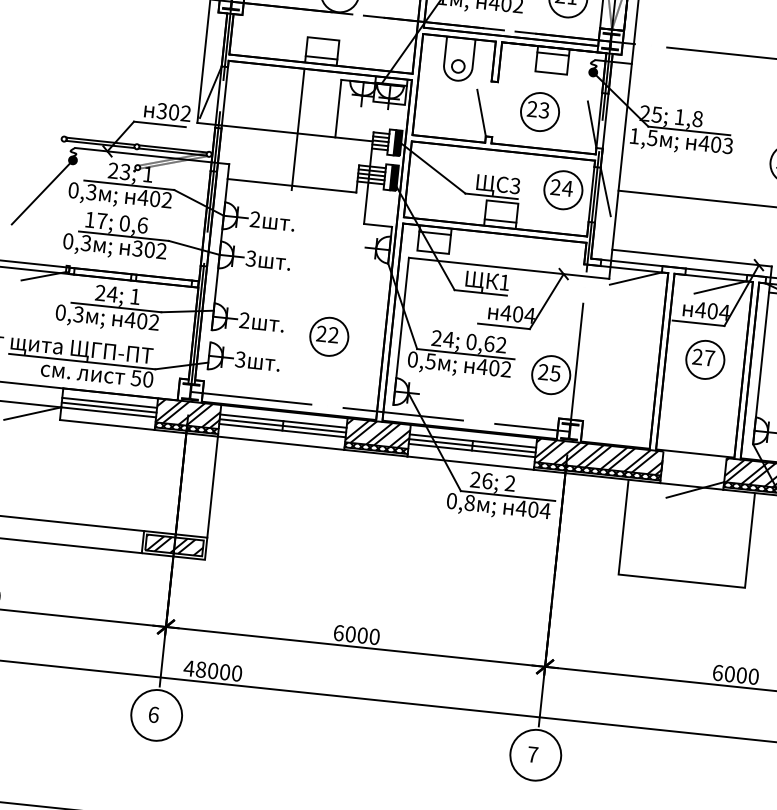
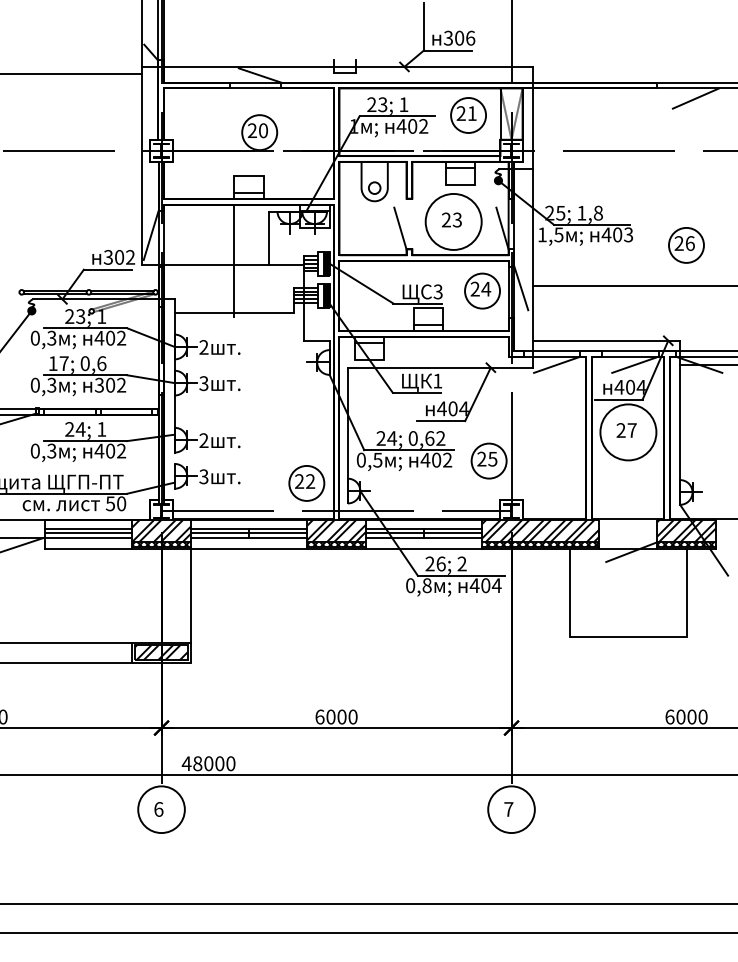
circle: (539, 111) -> (453, 221), size x1.6
part: (328, 336) -> (306, 483), moved
circle: (704, 358) -> (627, 431), size x1.6

